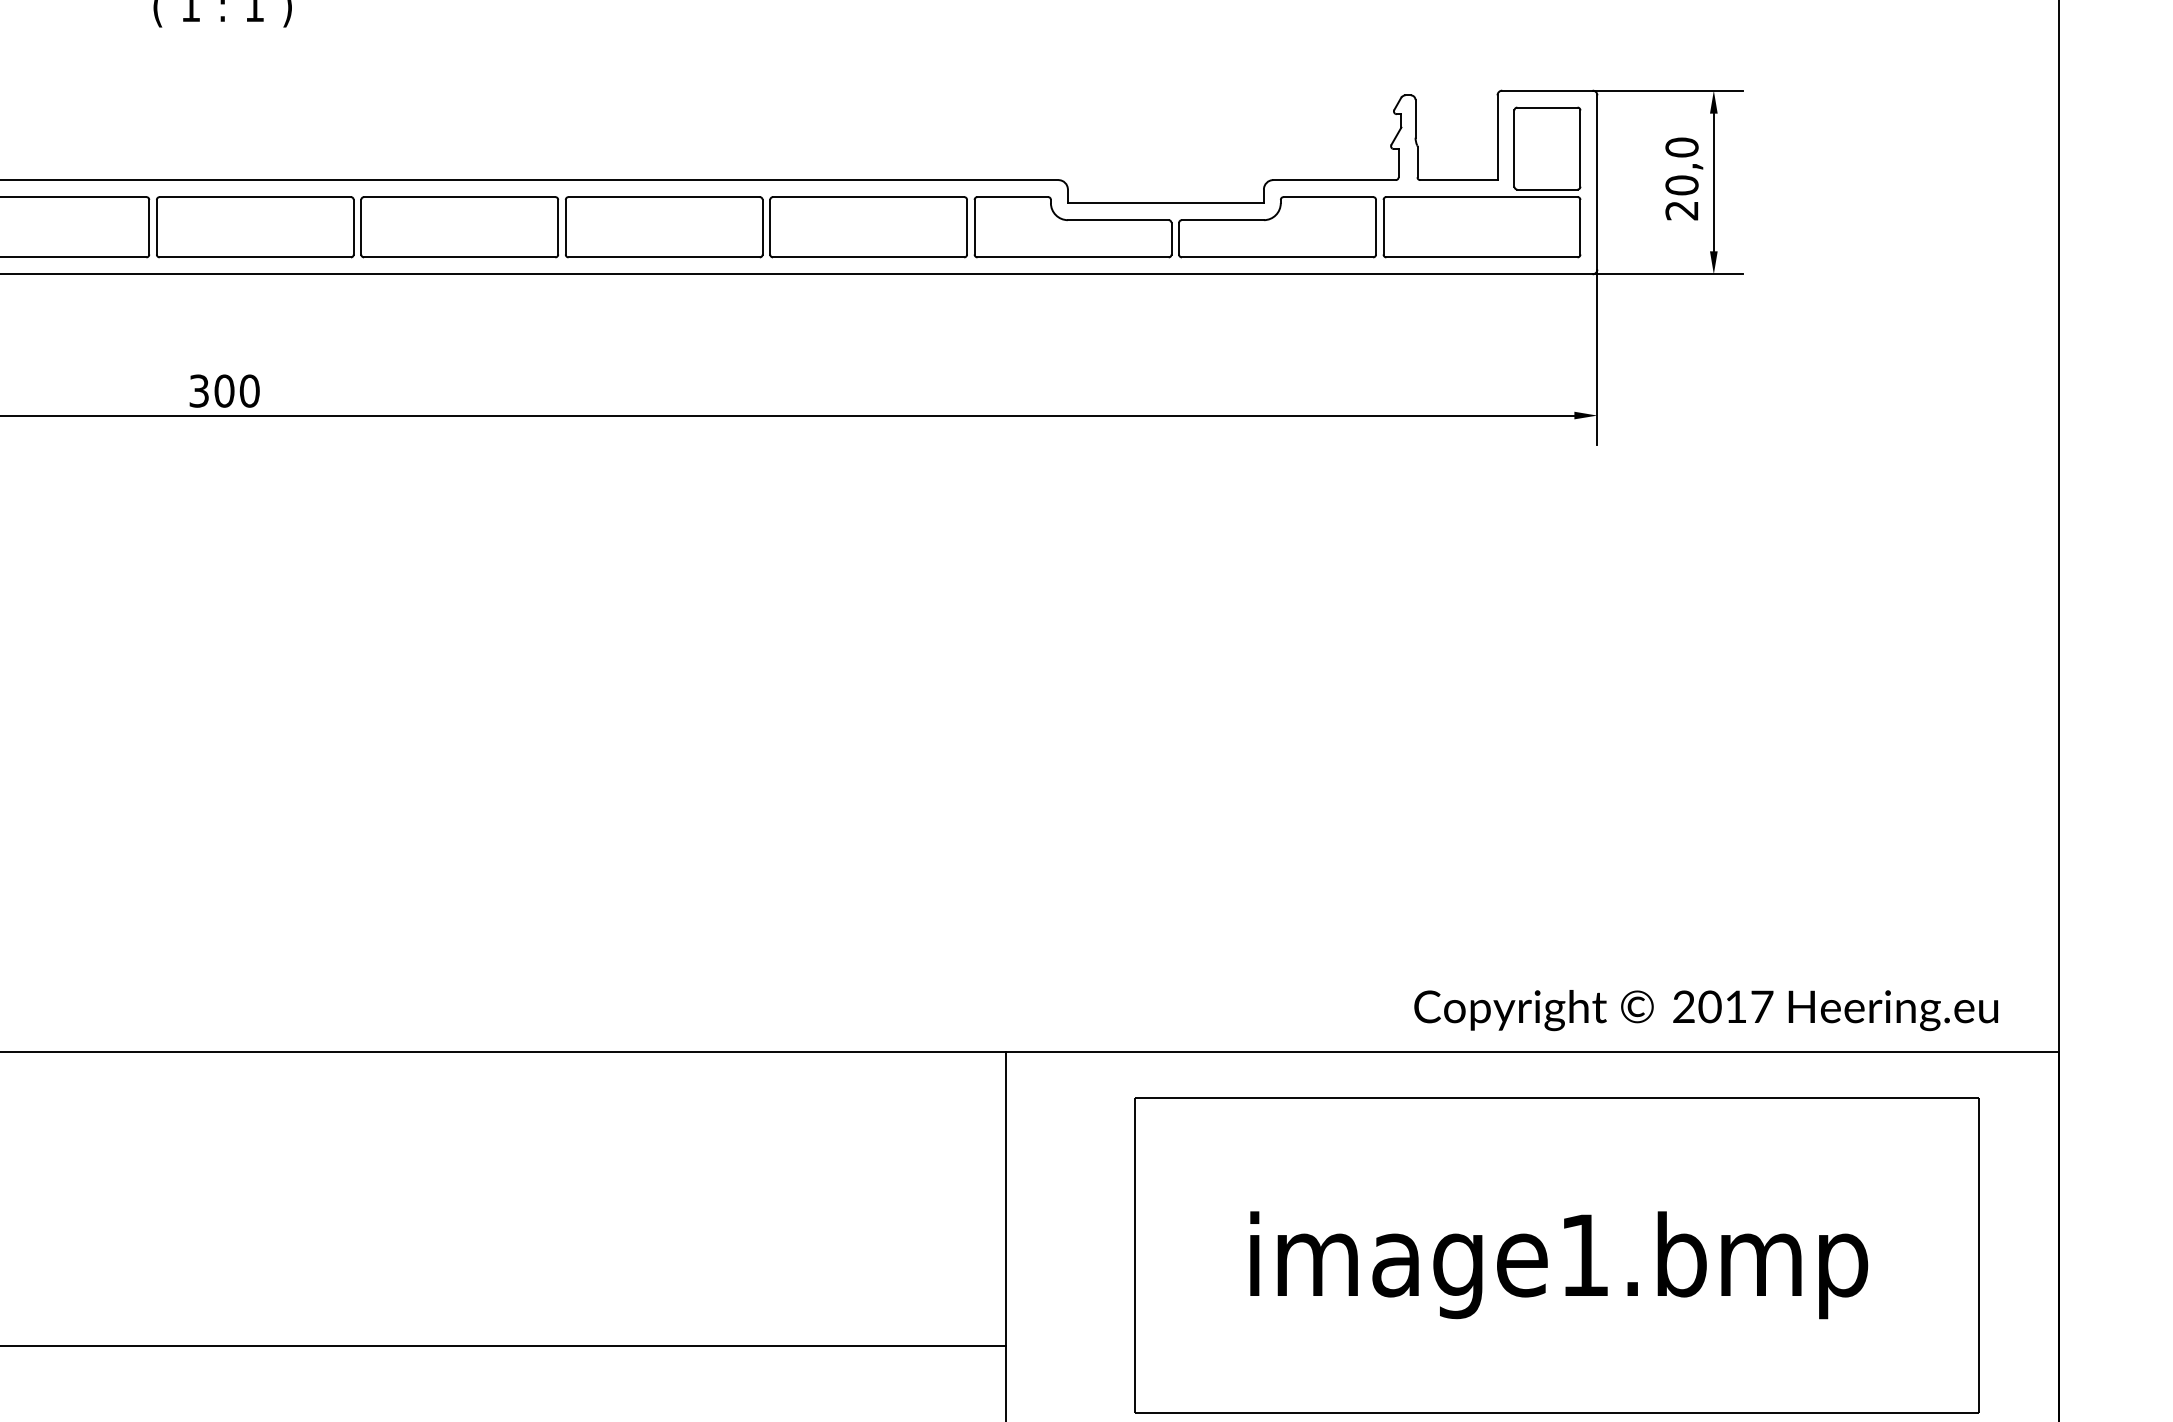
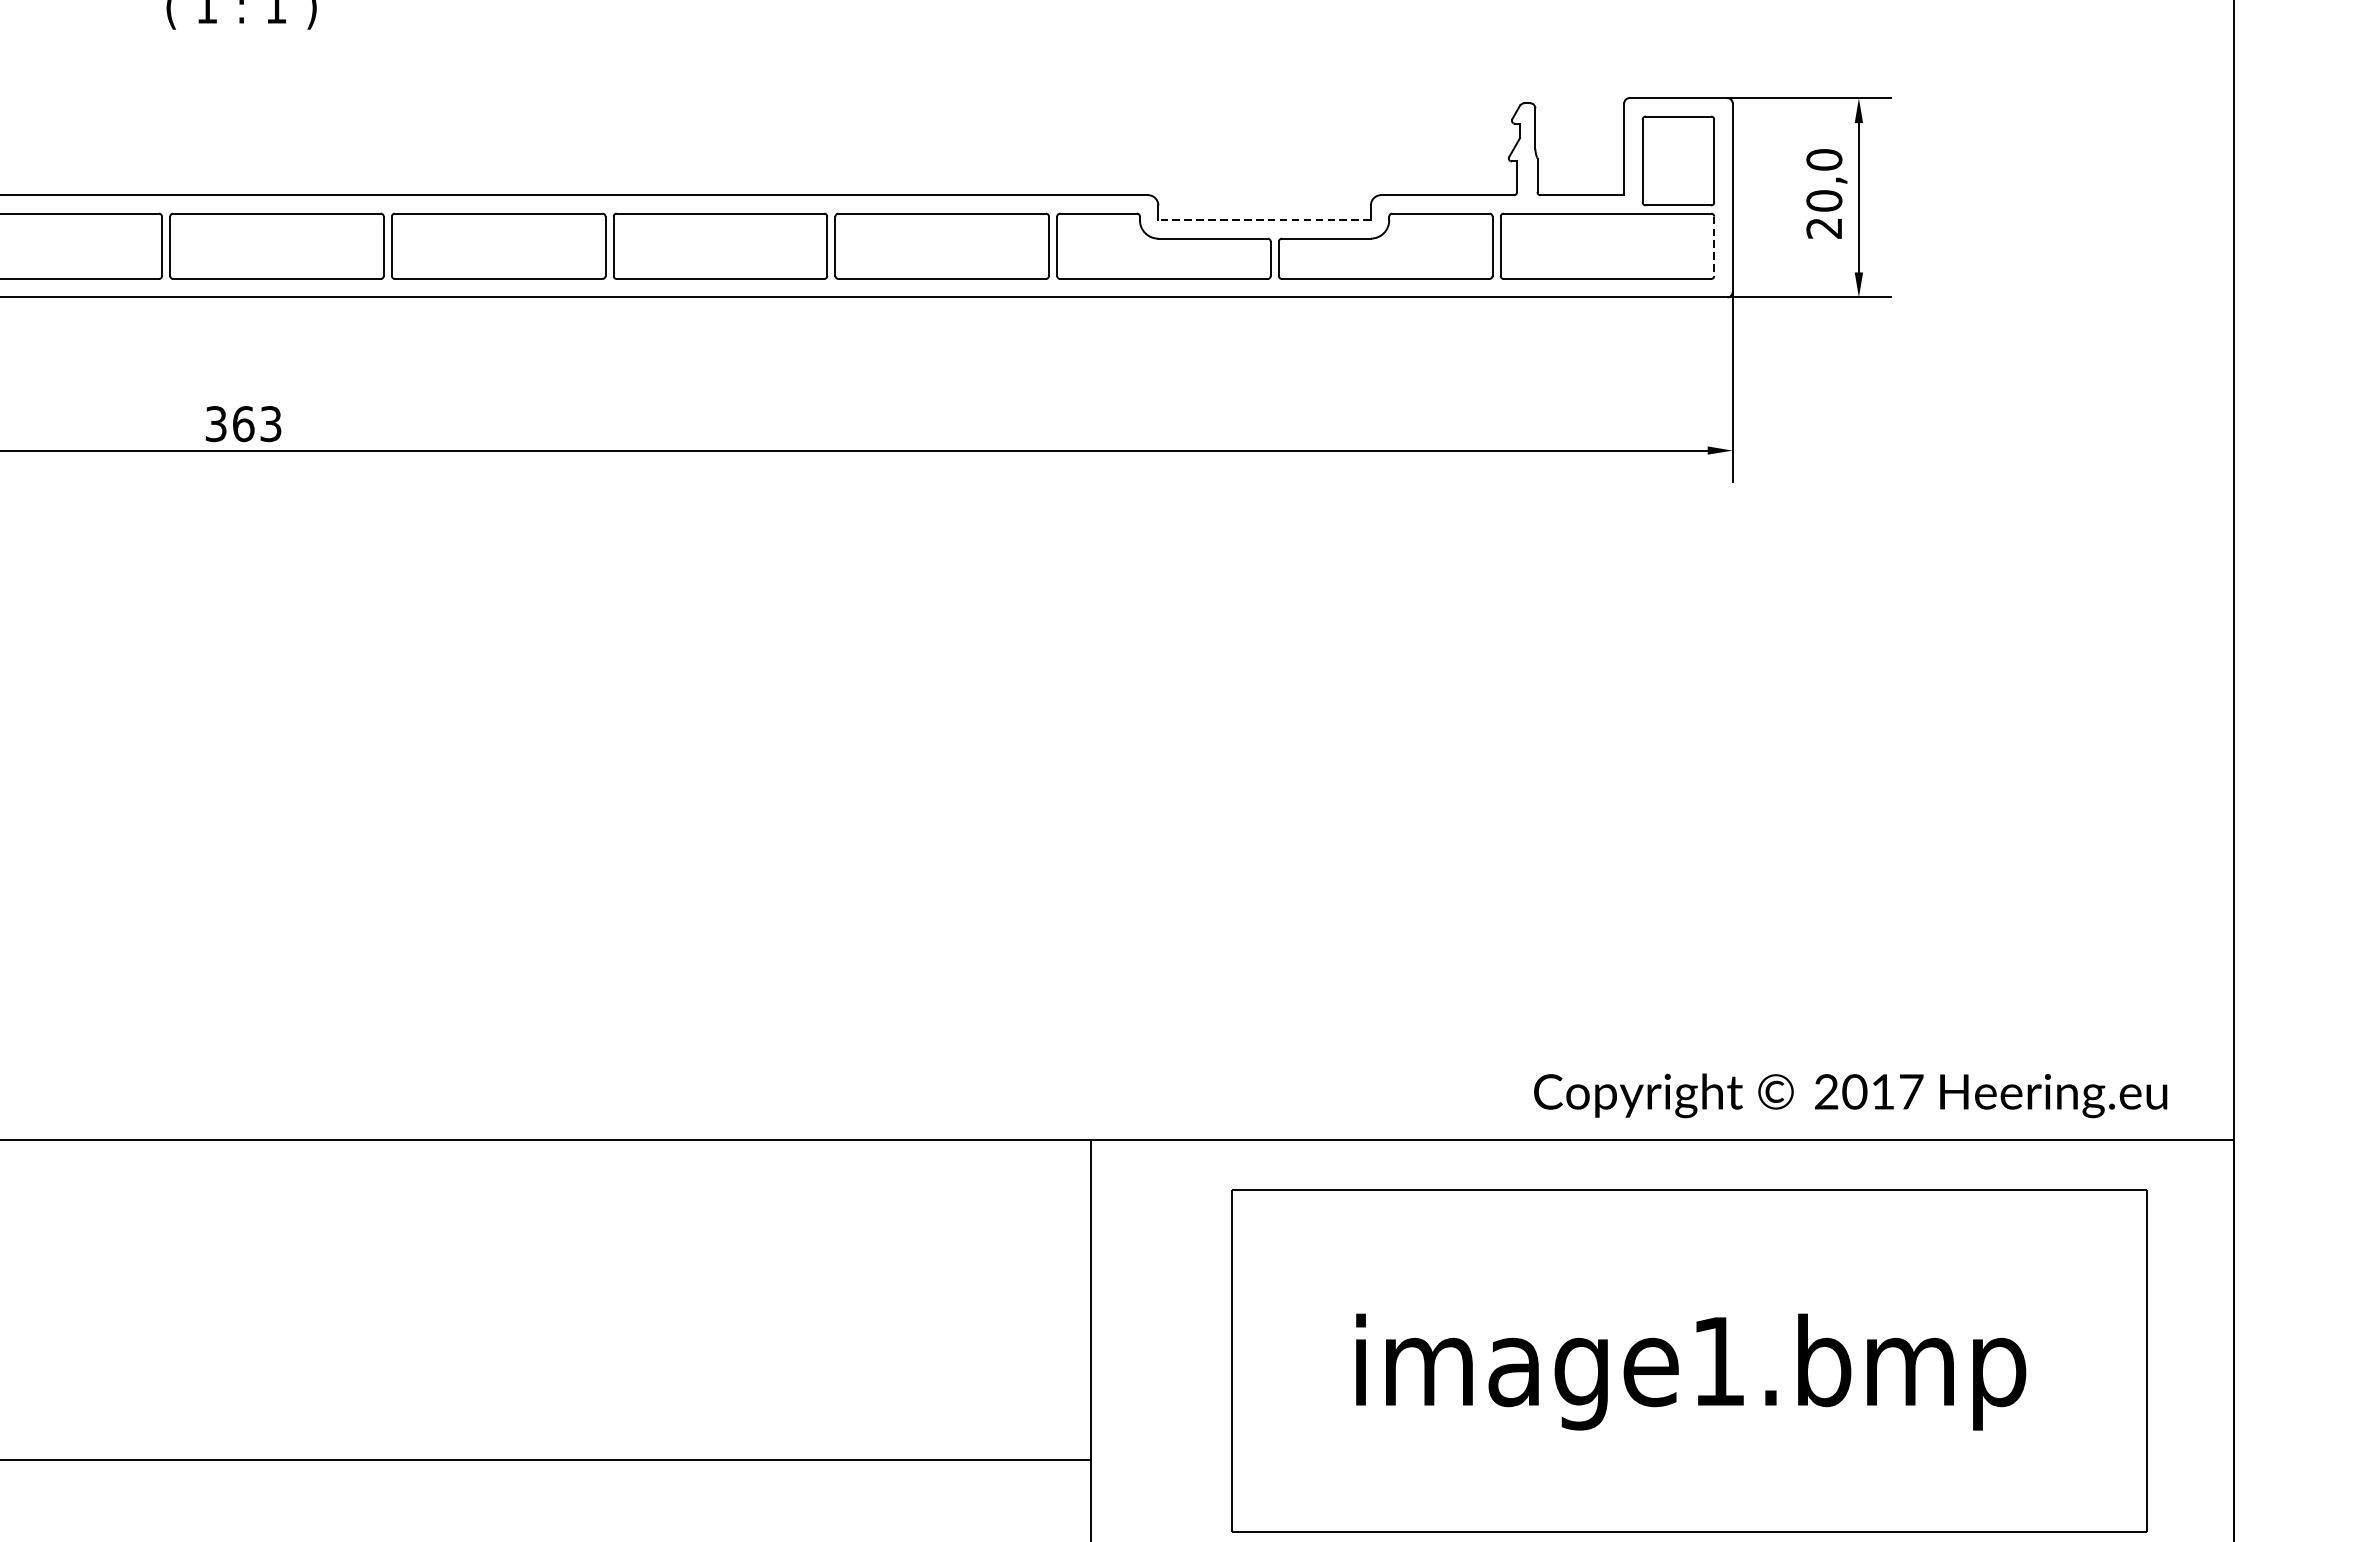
line: (1165, 203) -> (1264, 220), solid -> dashed
line: (1580, 227) -> (1714, 246), solid -> dashed
text: (236, 390) -> (256, 423), 300 -> 363

